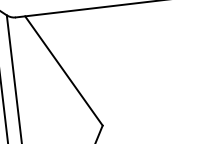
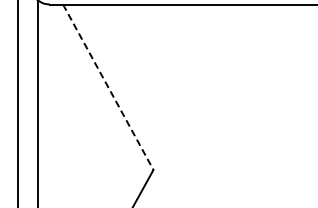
line: (64, 71) -> (108, 87), solid -> dashed

